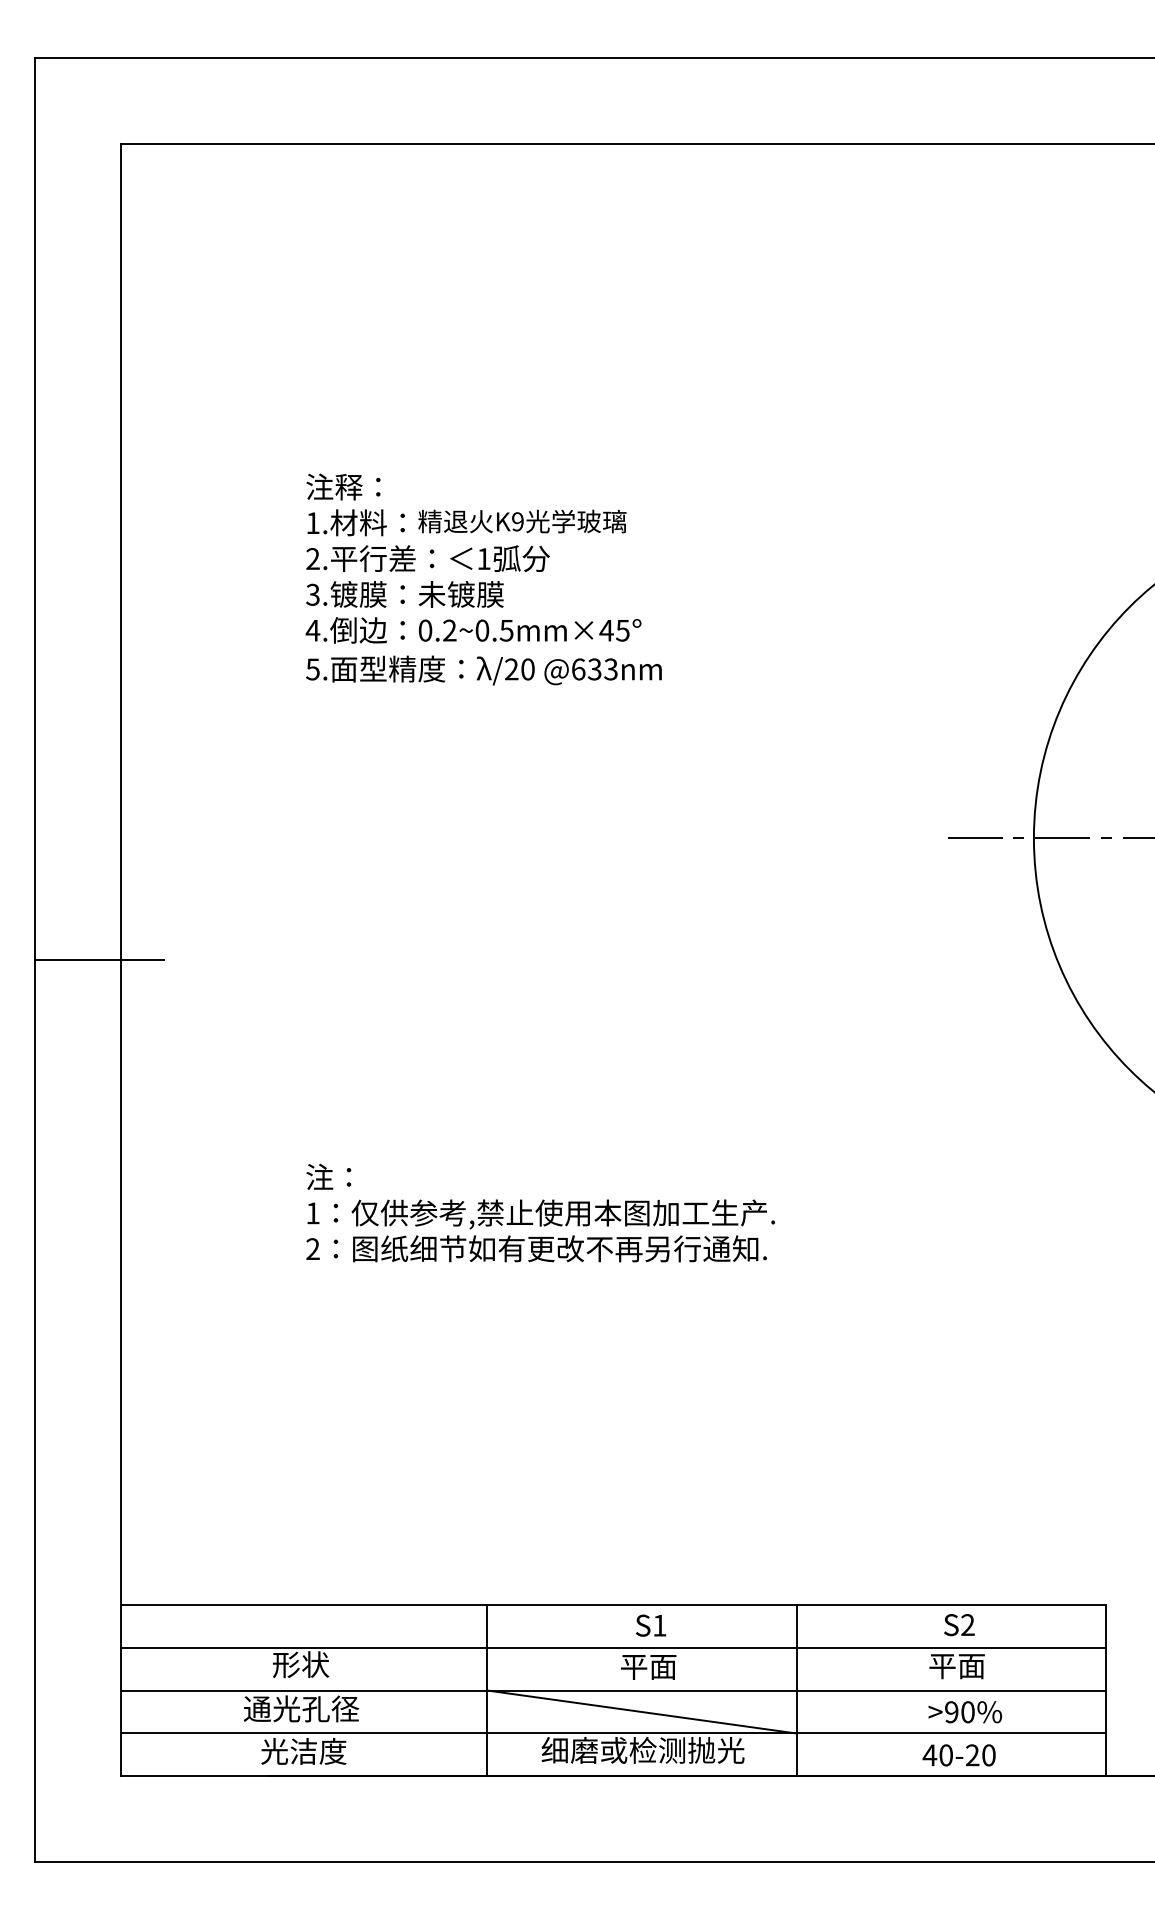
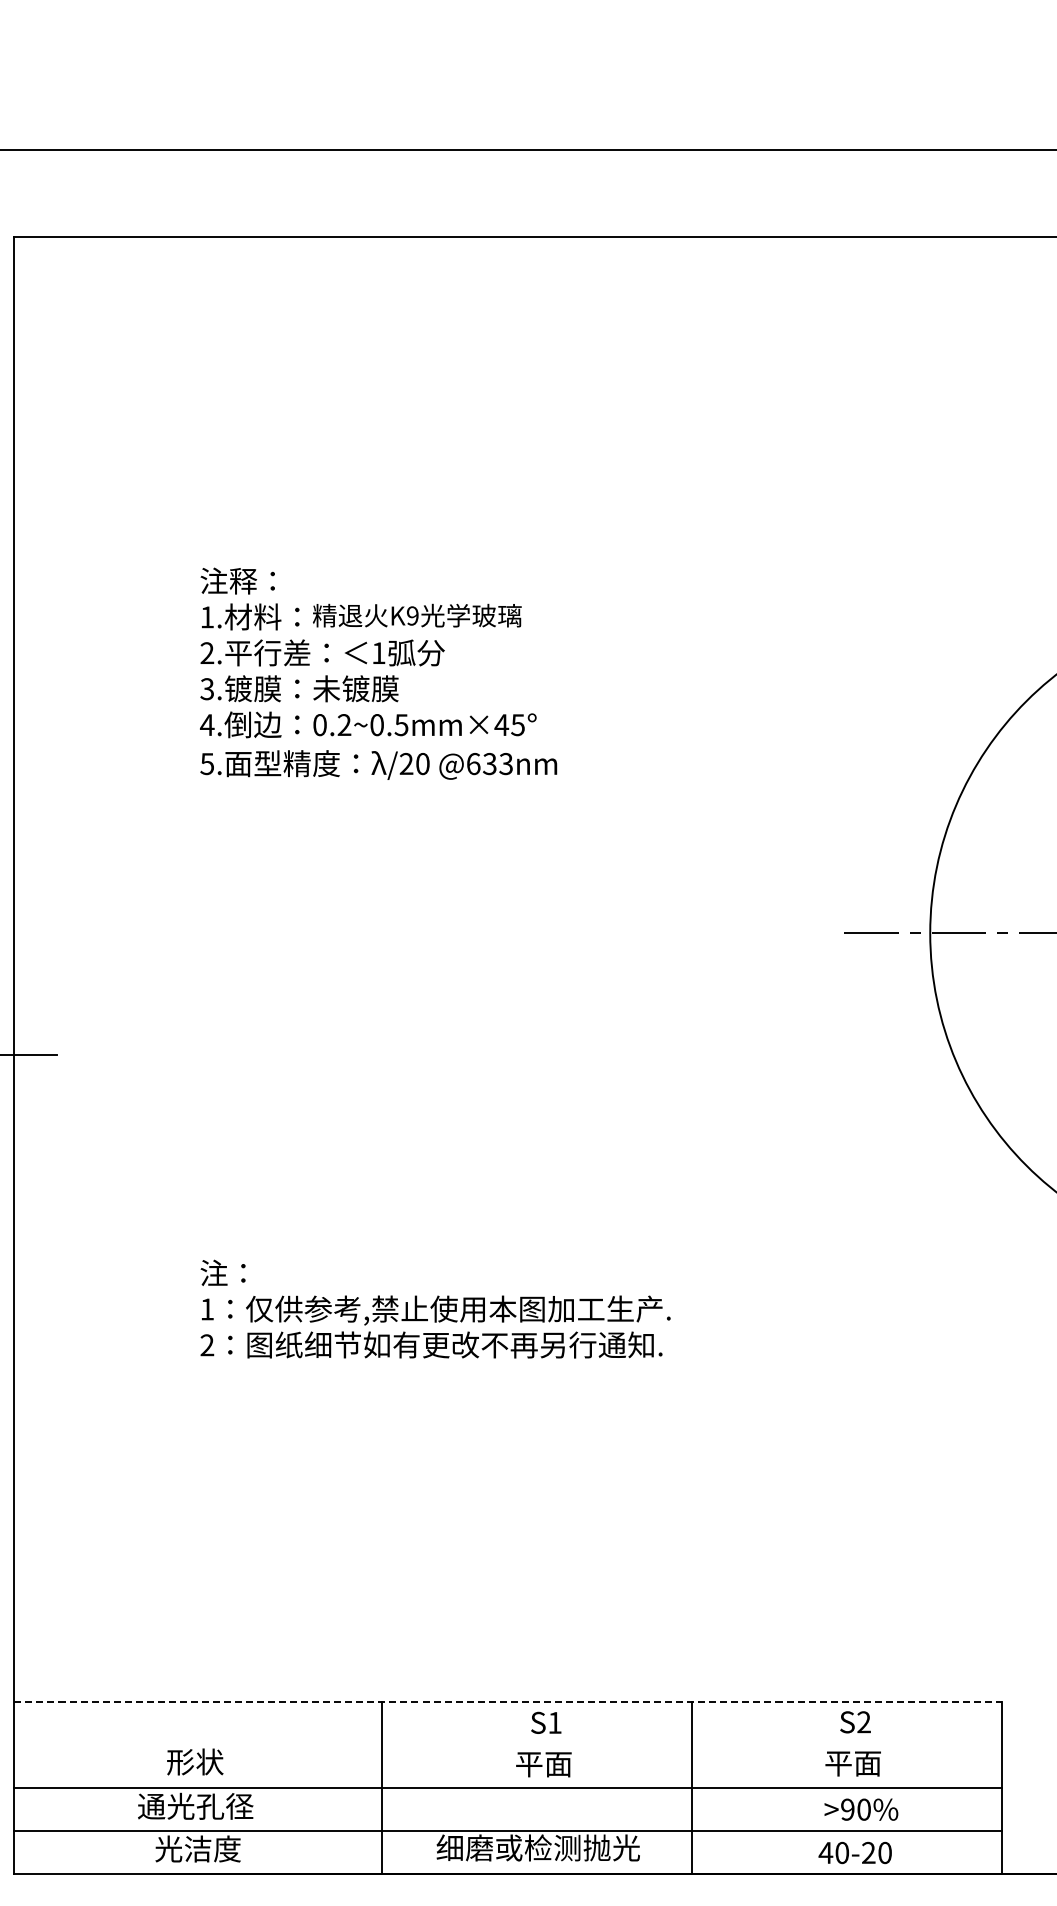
line: (613, 1604) -> (508, 1701), solid -> dashed
line: (612, 1647) -> (507, 1744), removed
line: (641, 1711) -> (536, 1808), removed

